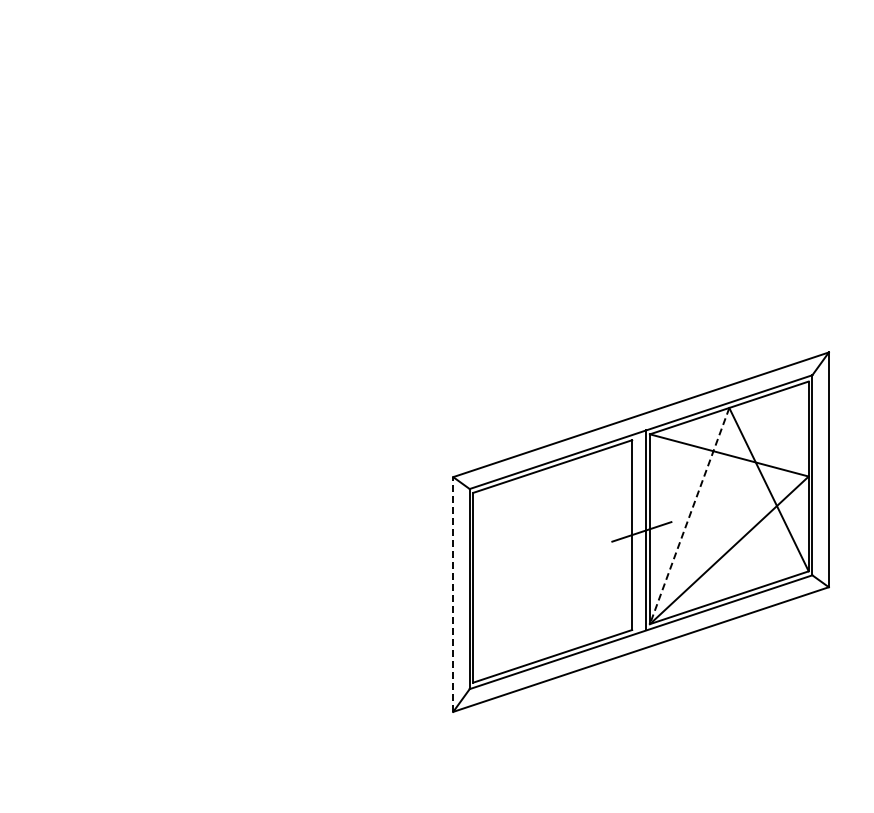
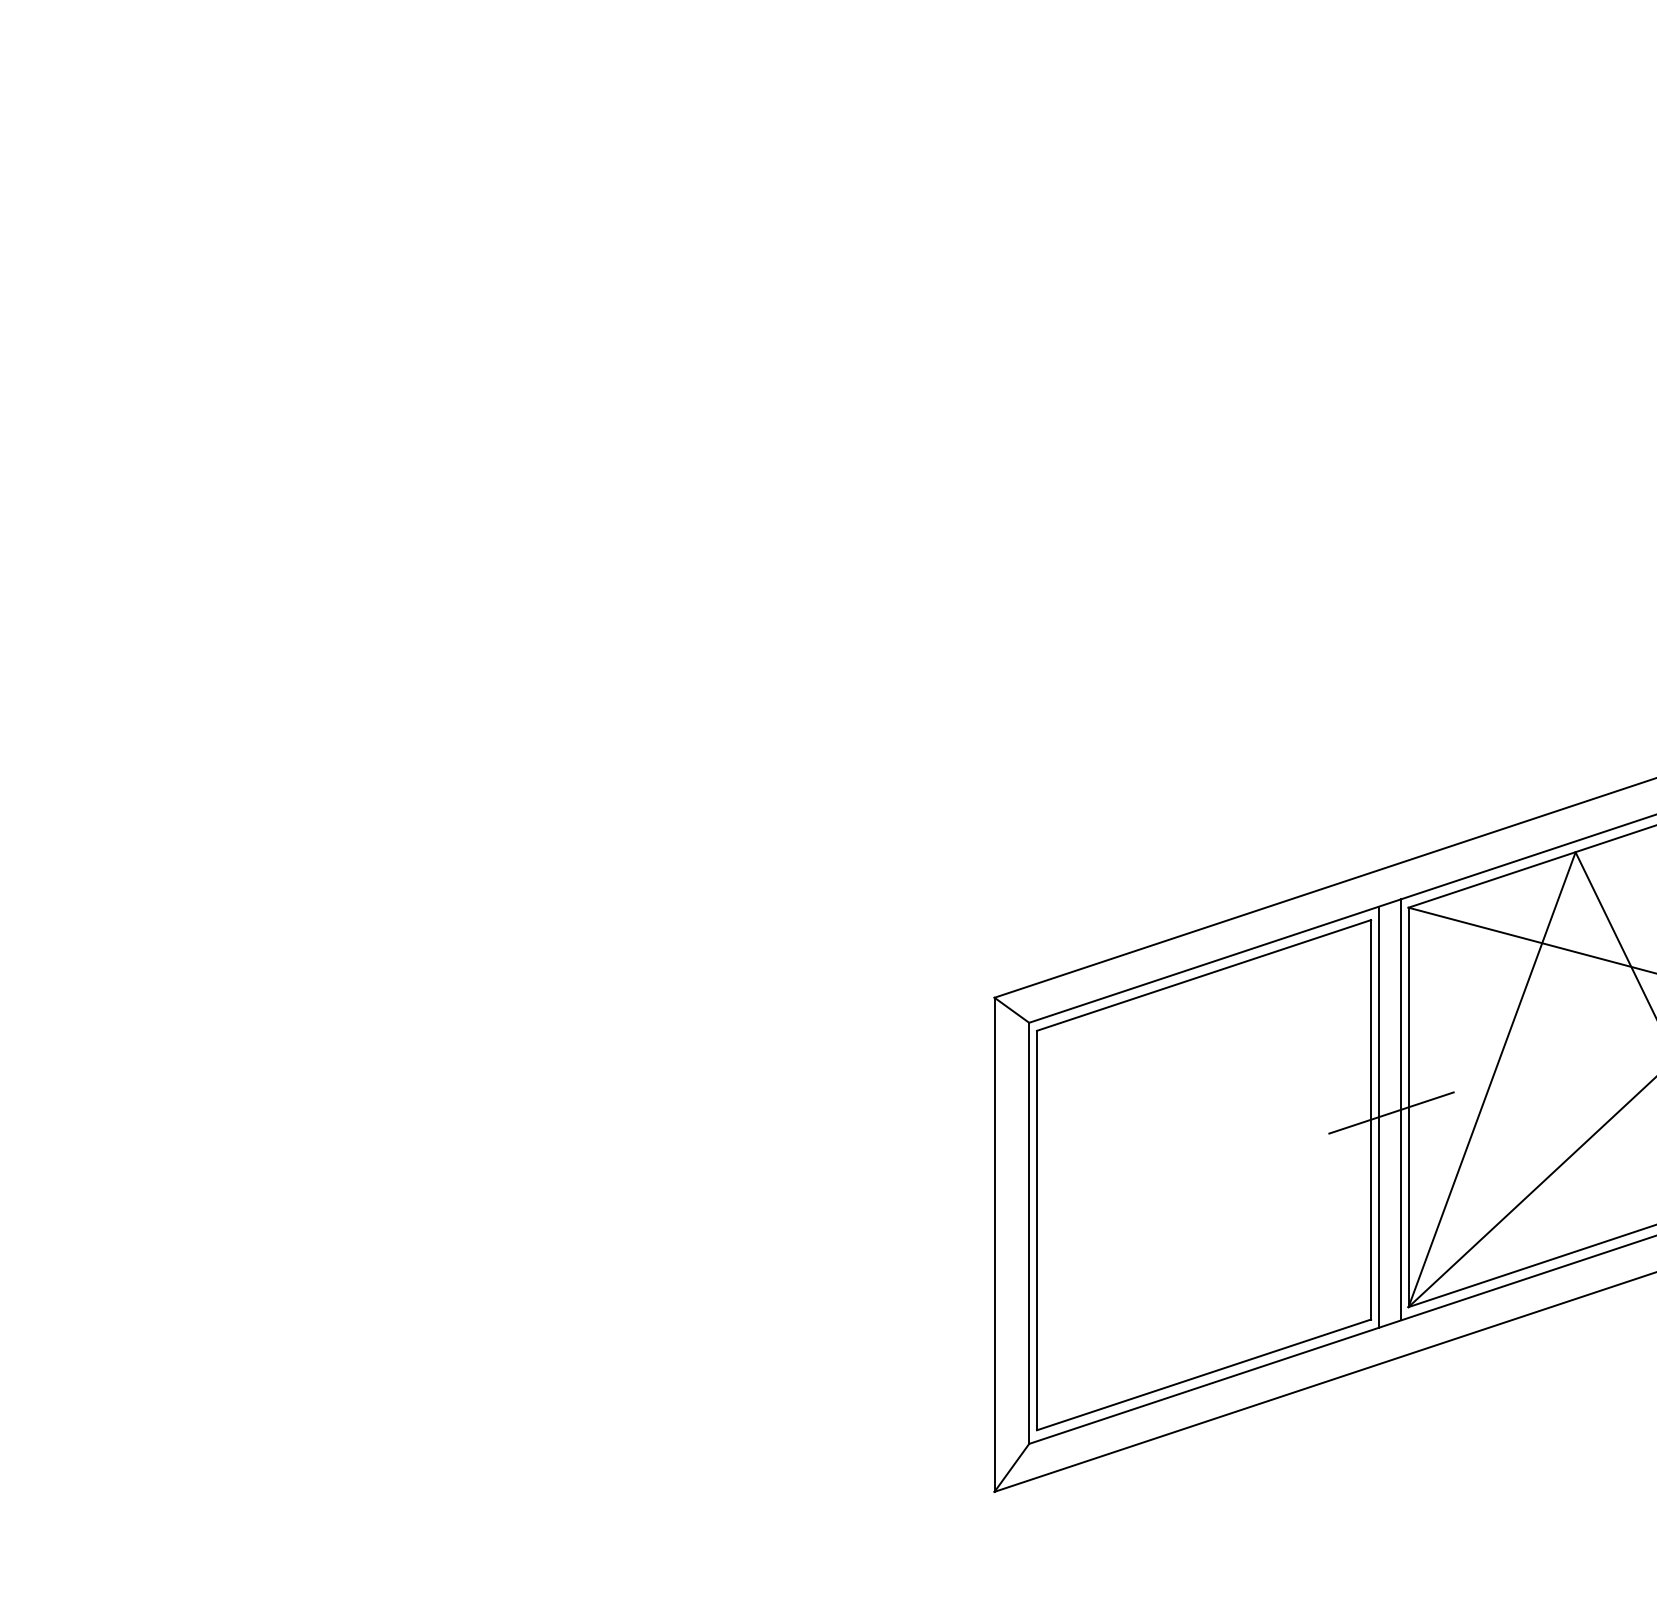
line: (689, 516) -> (1491, 1080), dashed -> solid
line: (635, 533) -> (1378, 1116), added
line: (453, 594) -> (995, 1244), dashed -> solid

